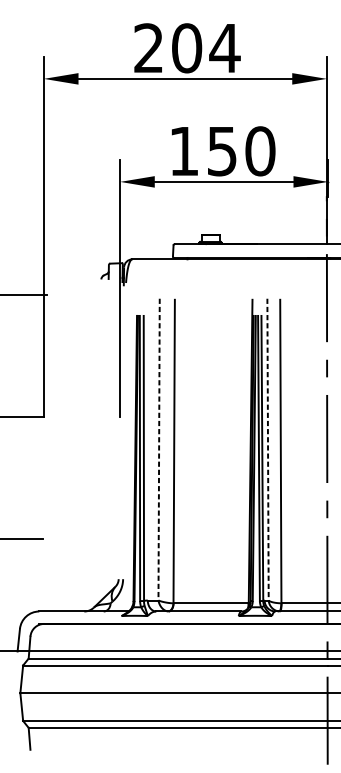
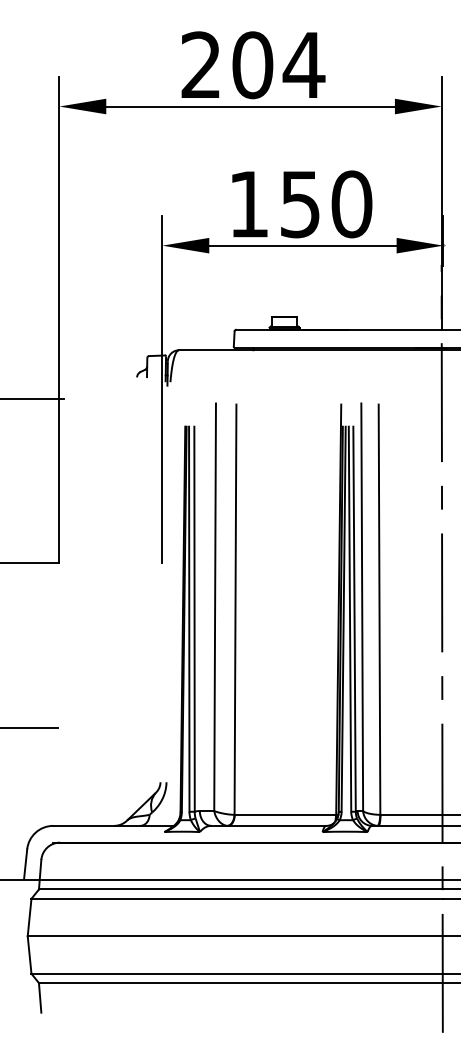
line: (159, 449) -> (215, 607), dashed -> solid
line: (268, 449) -> (362, 607), dashed -> solid

